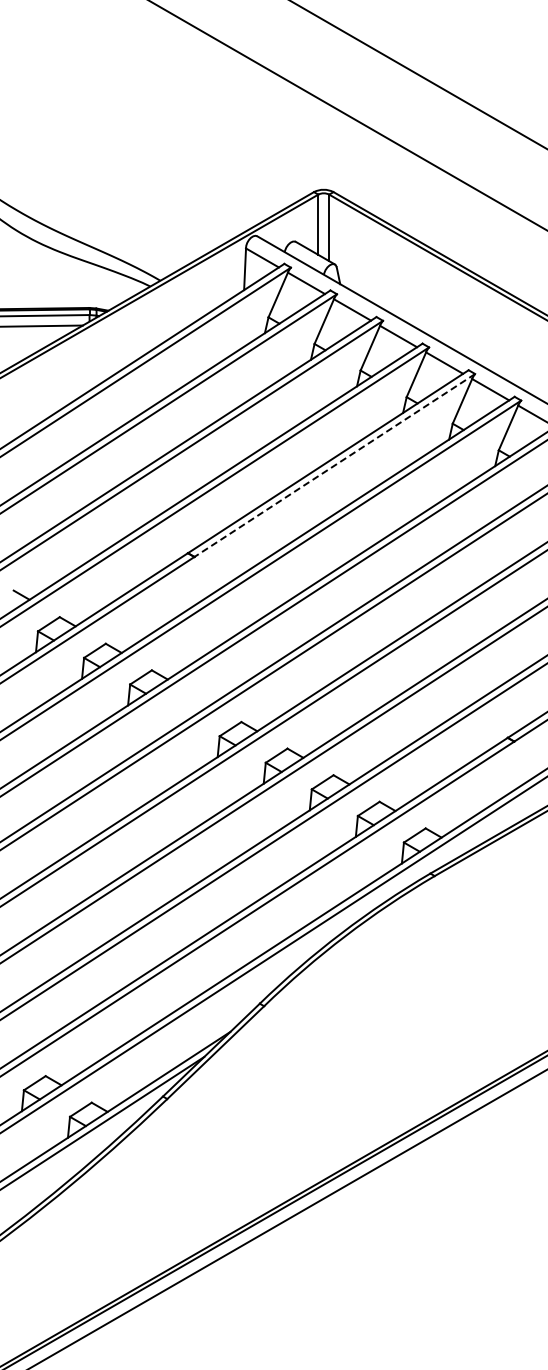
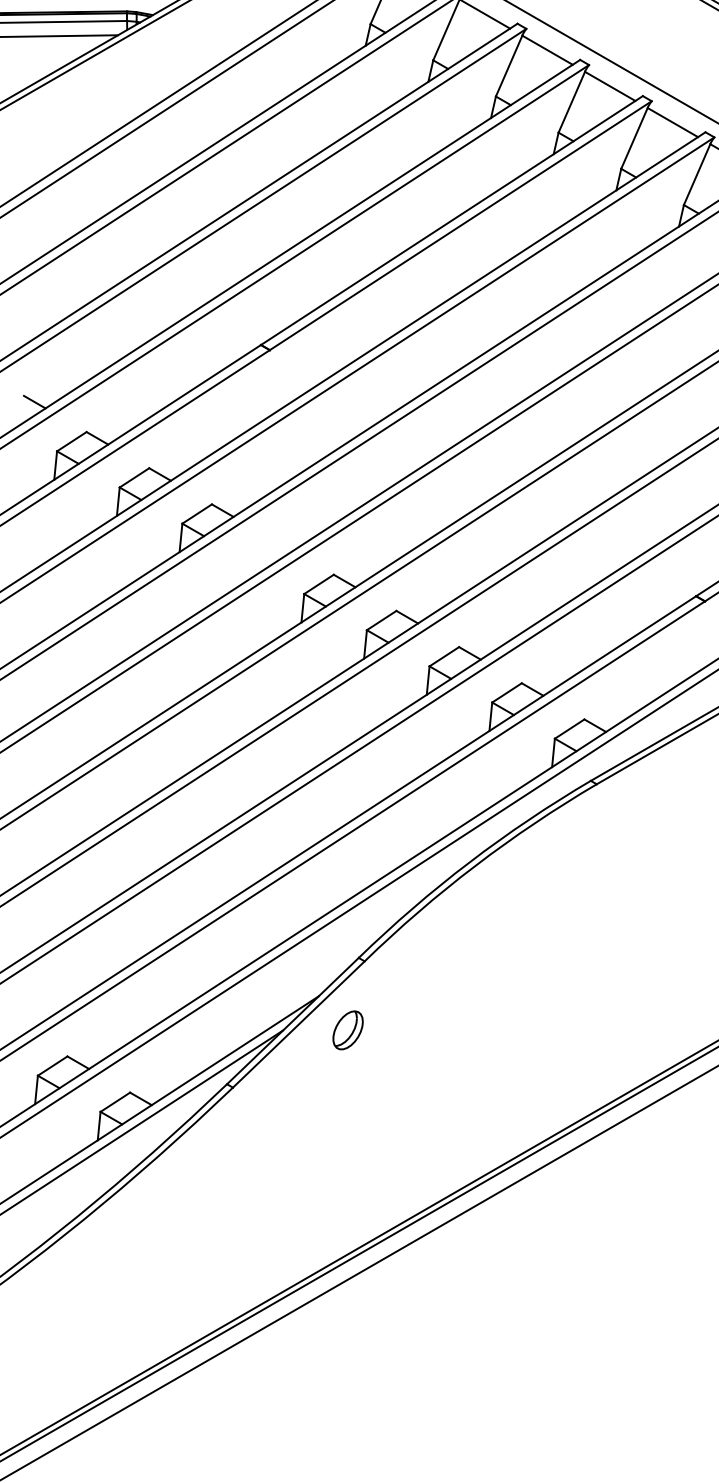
line: (334, 465) -> (460, 225), dashed -> solid
part: (251, 1056) -> (347, 1029), added

